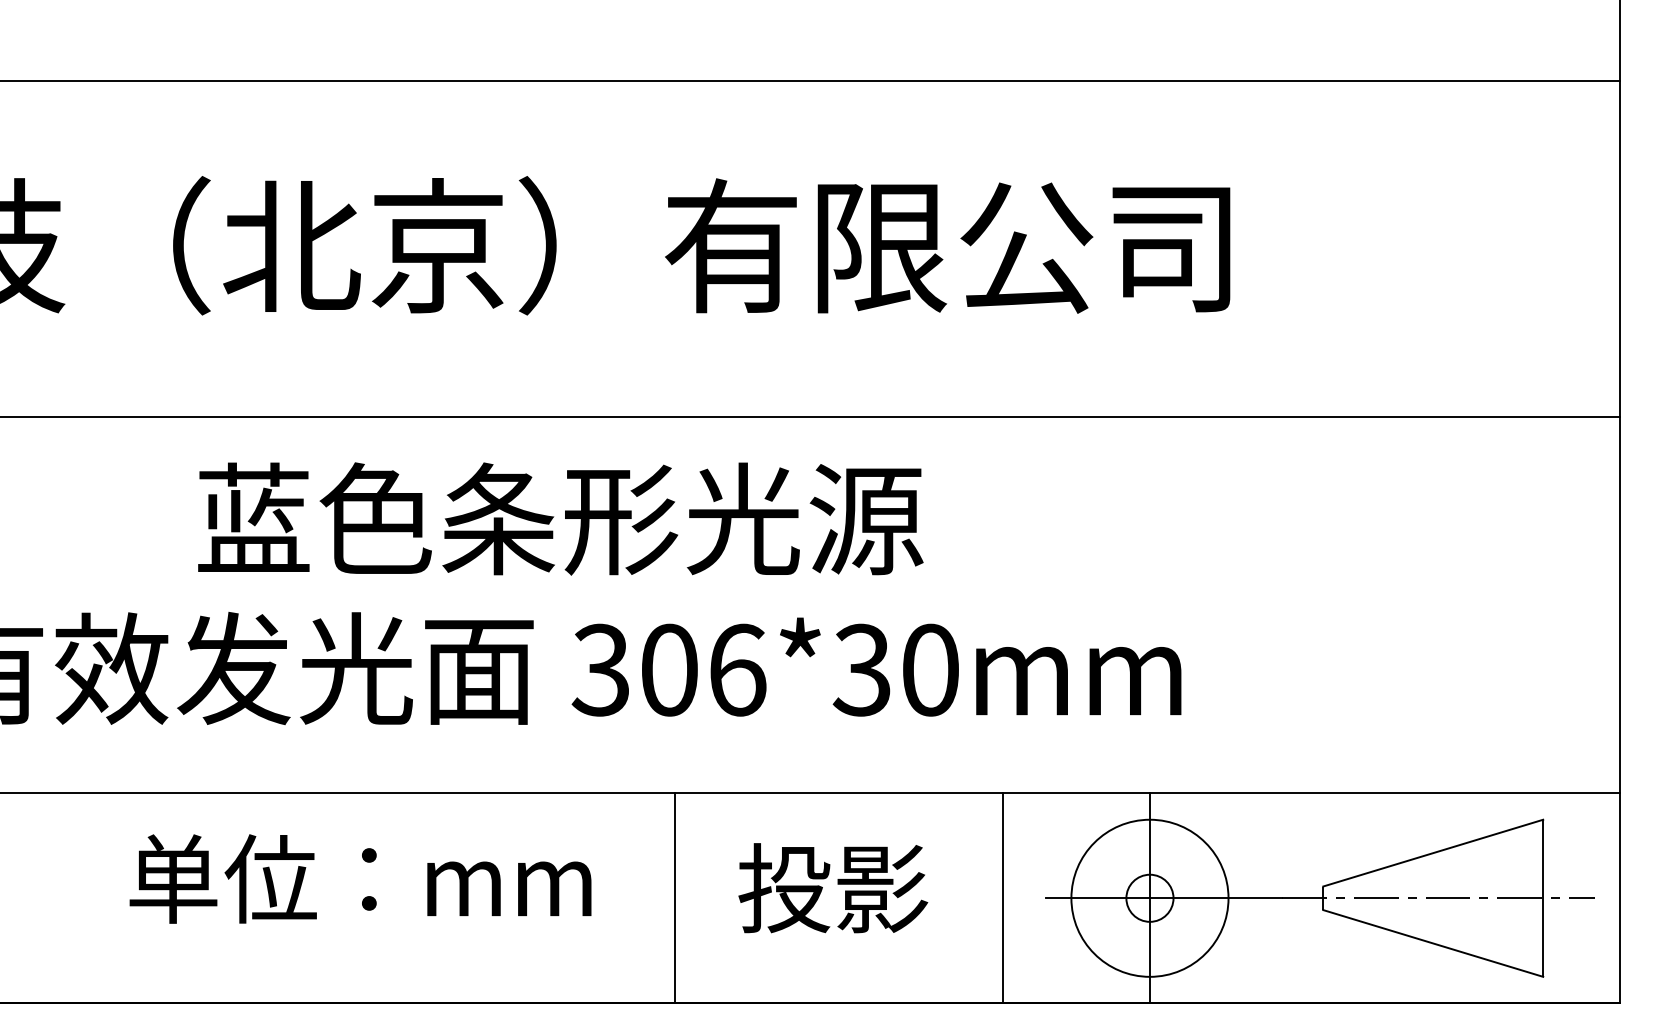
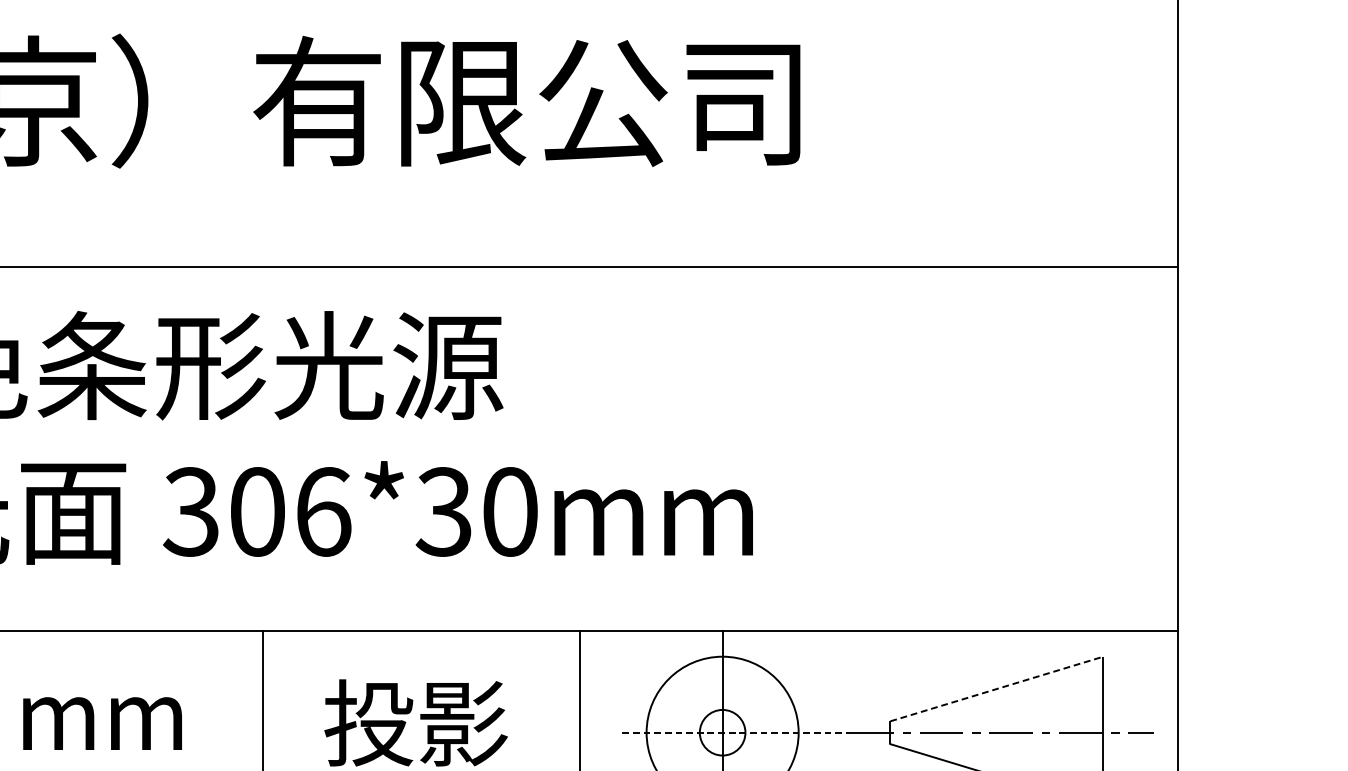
line: (1433, 853) -> (997, 689), solid -> dashed
line: (1164, 898) -> (736, 732), solid -> dashed

